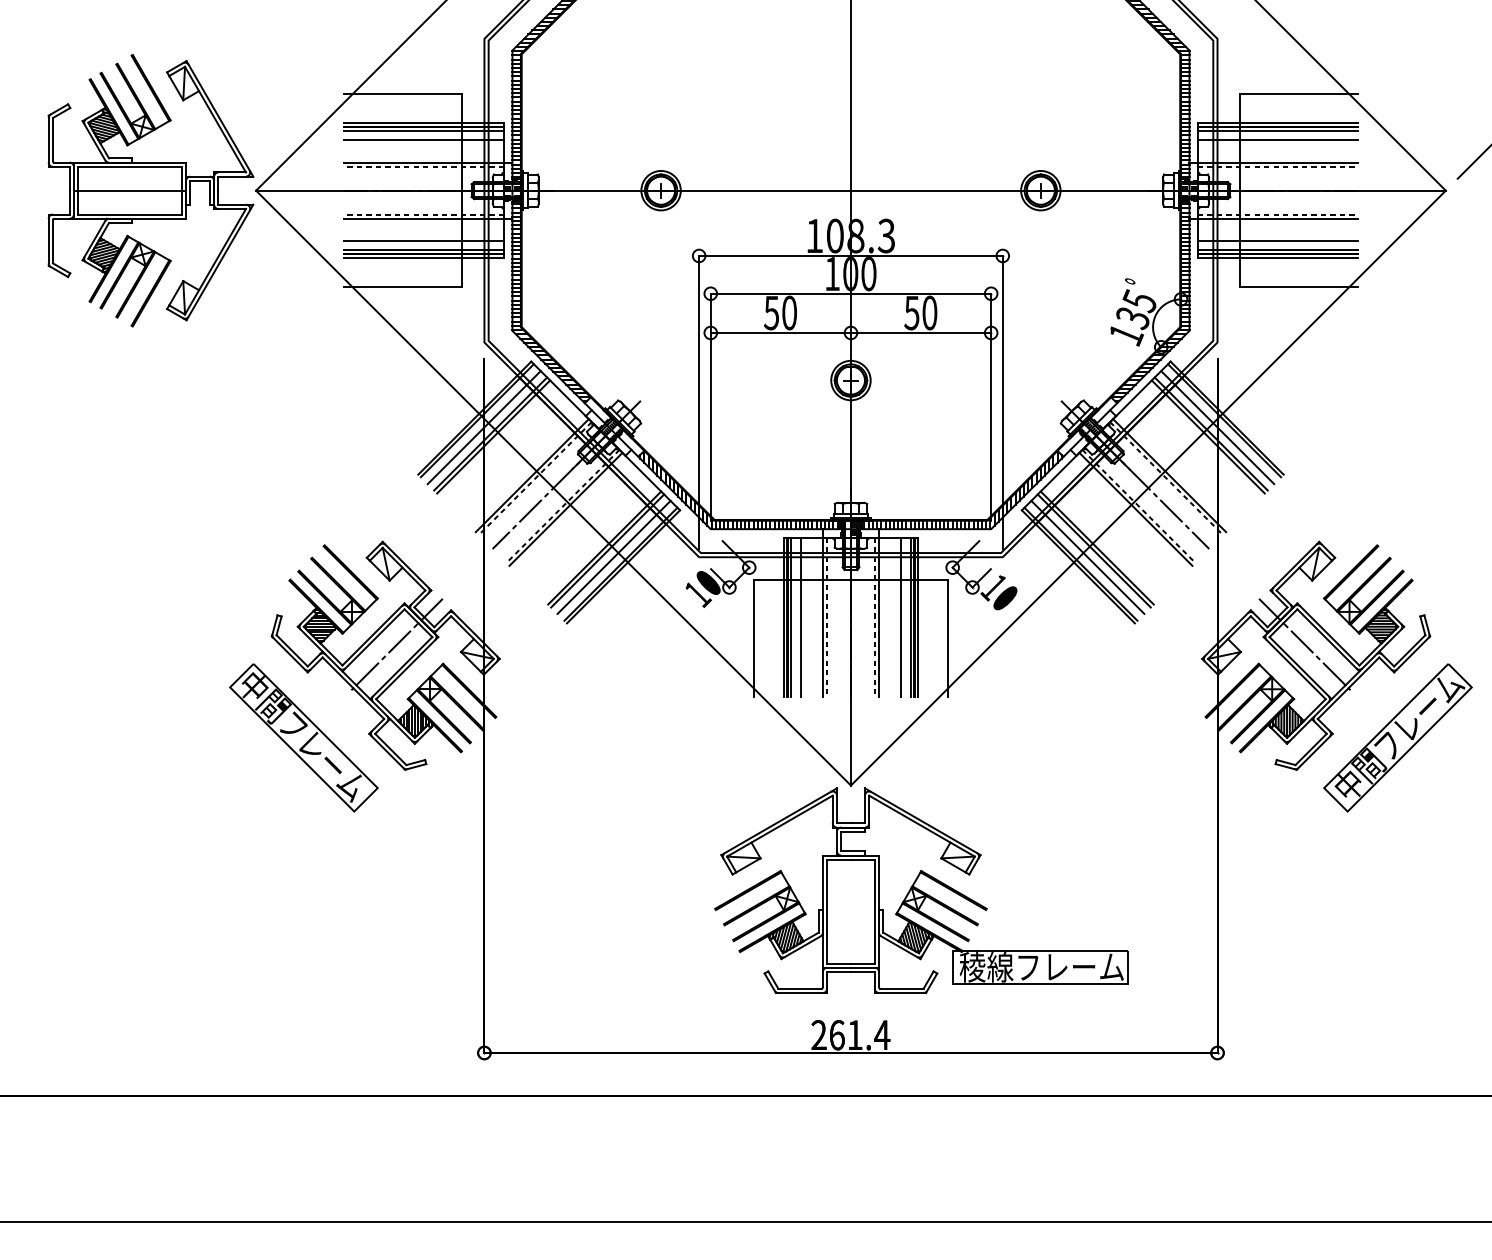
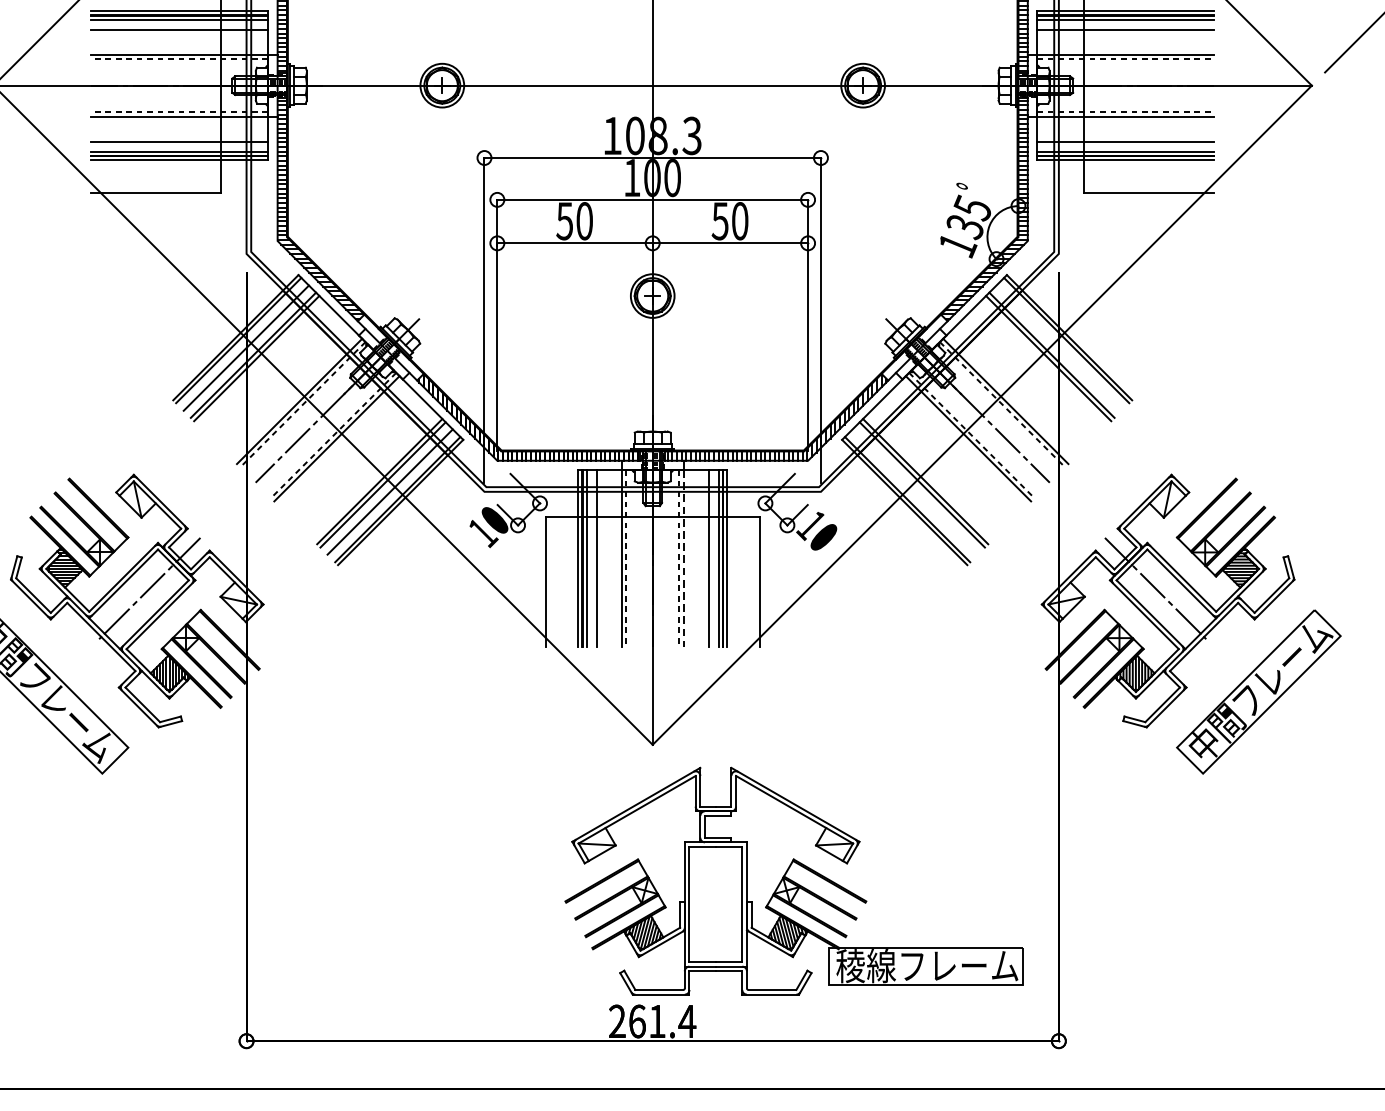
line: (1217, 427) -> (1058, 348), removed
line: (1087, 556) -> (914, 491), removed
line: (879, 617) -> (684, 558), solid -> dashed
part: (921, 890) -> (794, 881), moved

